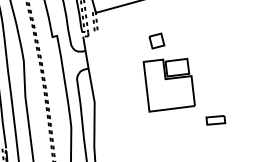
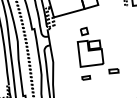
part: (161, 132) -> (86, 77), added

